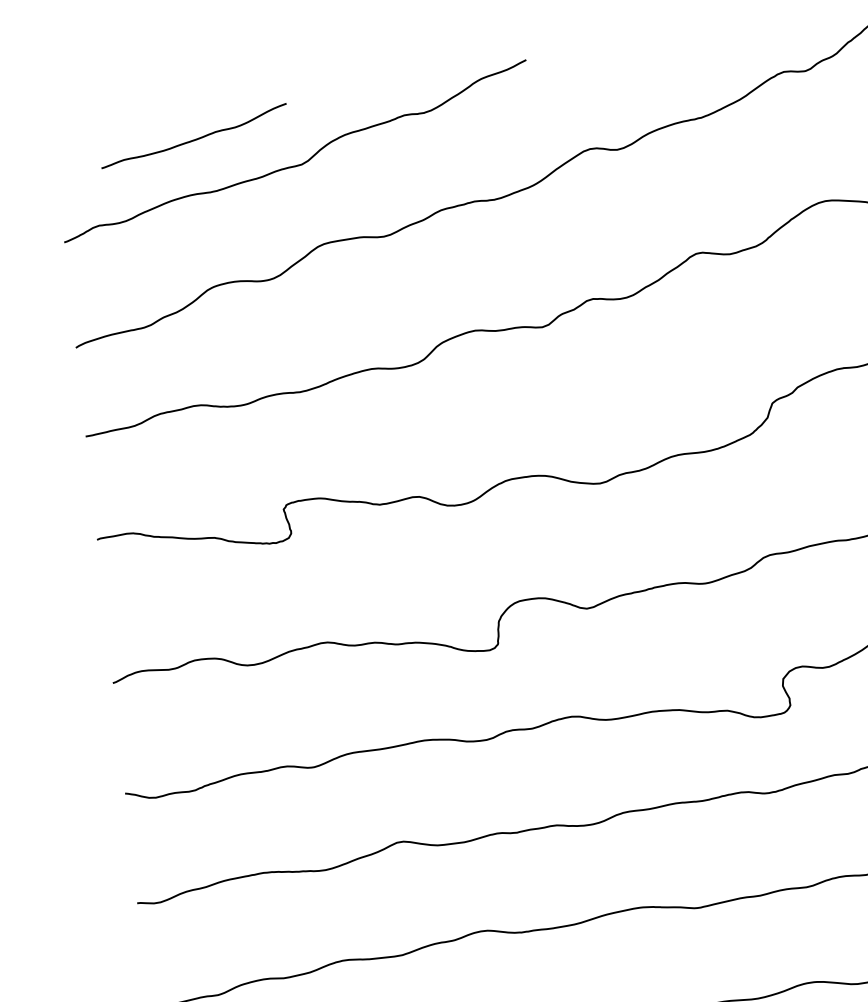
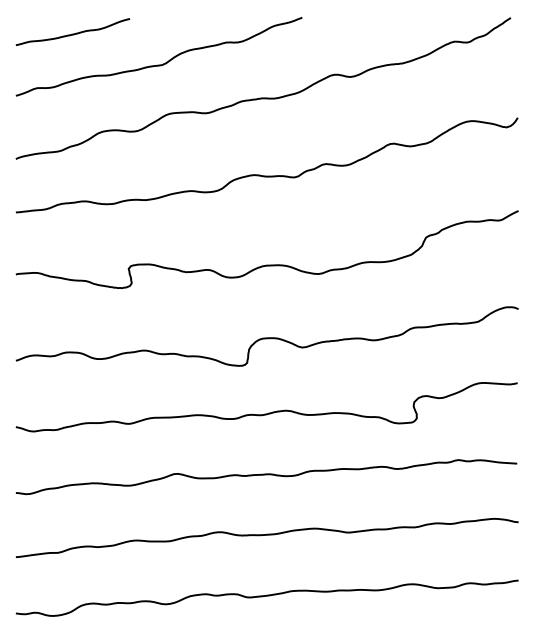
curve: (193, 138) -> (72, 33), moved

